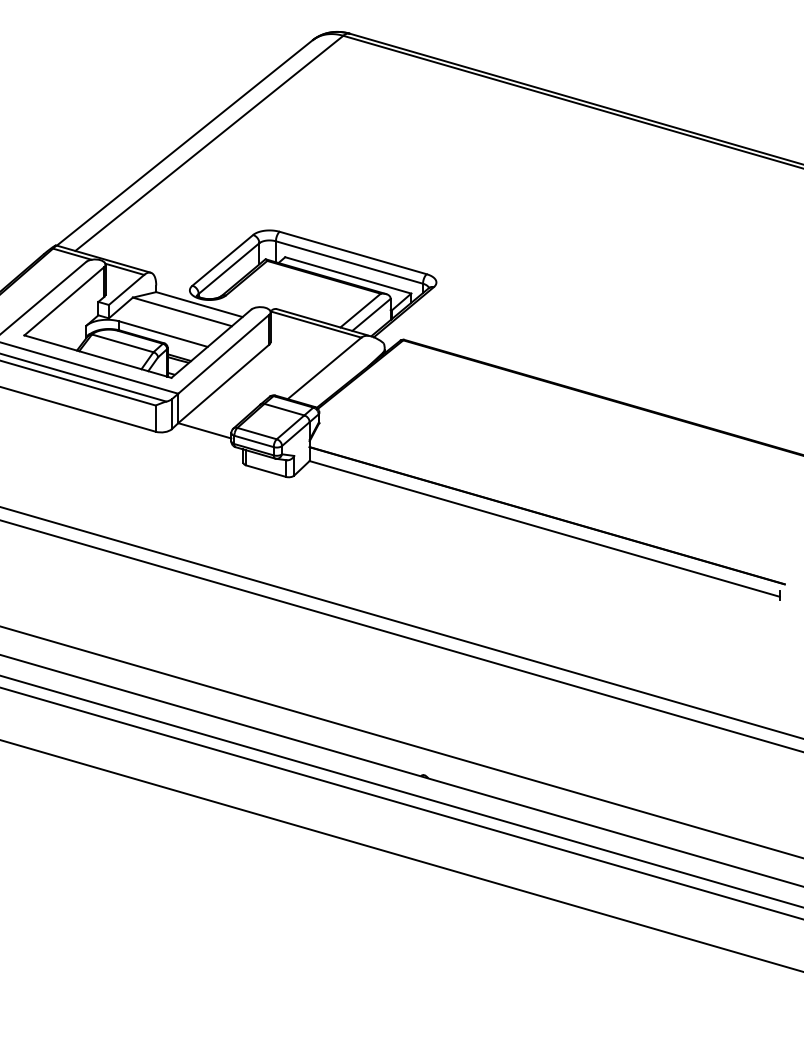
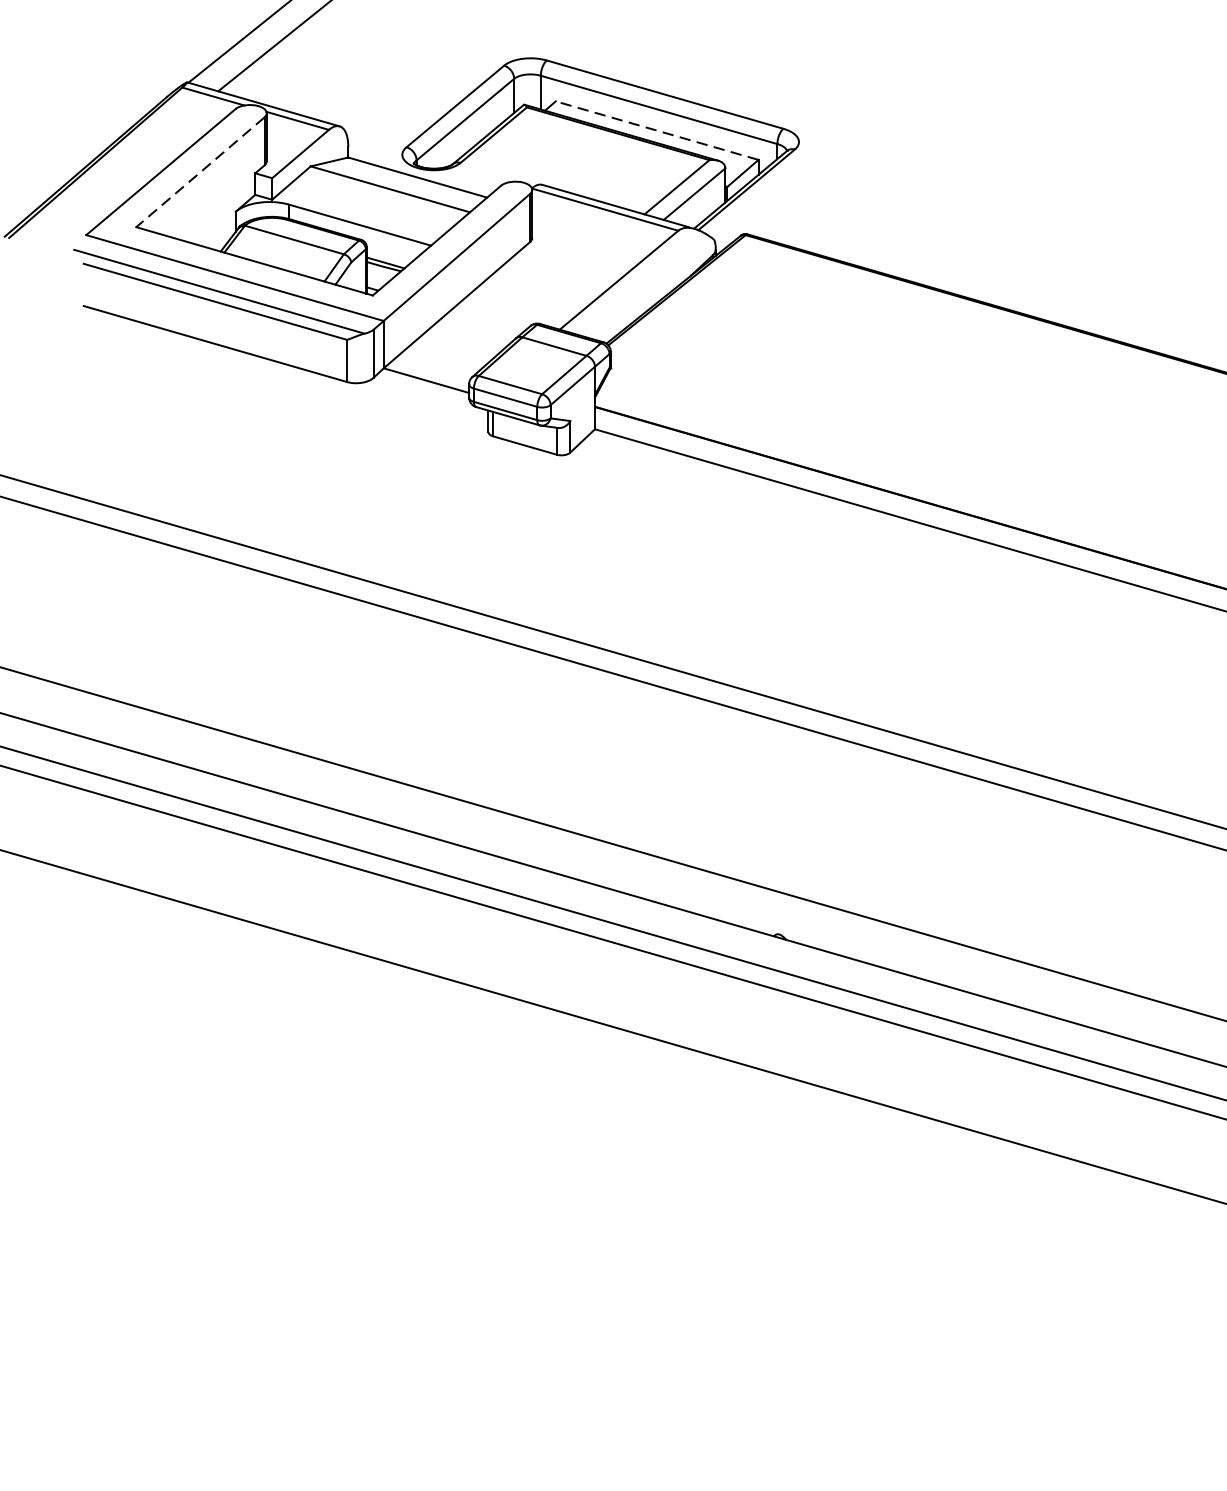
line: (348, 275) -> (657, 130), solid -> dashed
line: (63, 301) -> (199, 172), solid -> dashed

